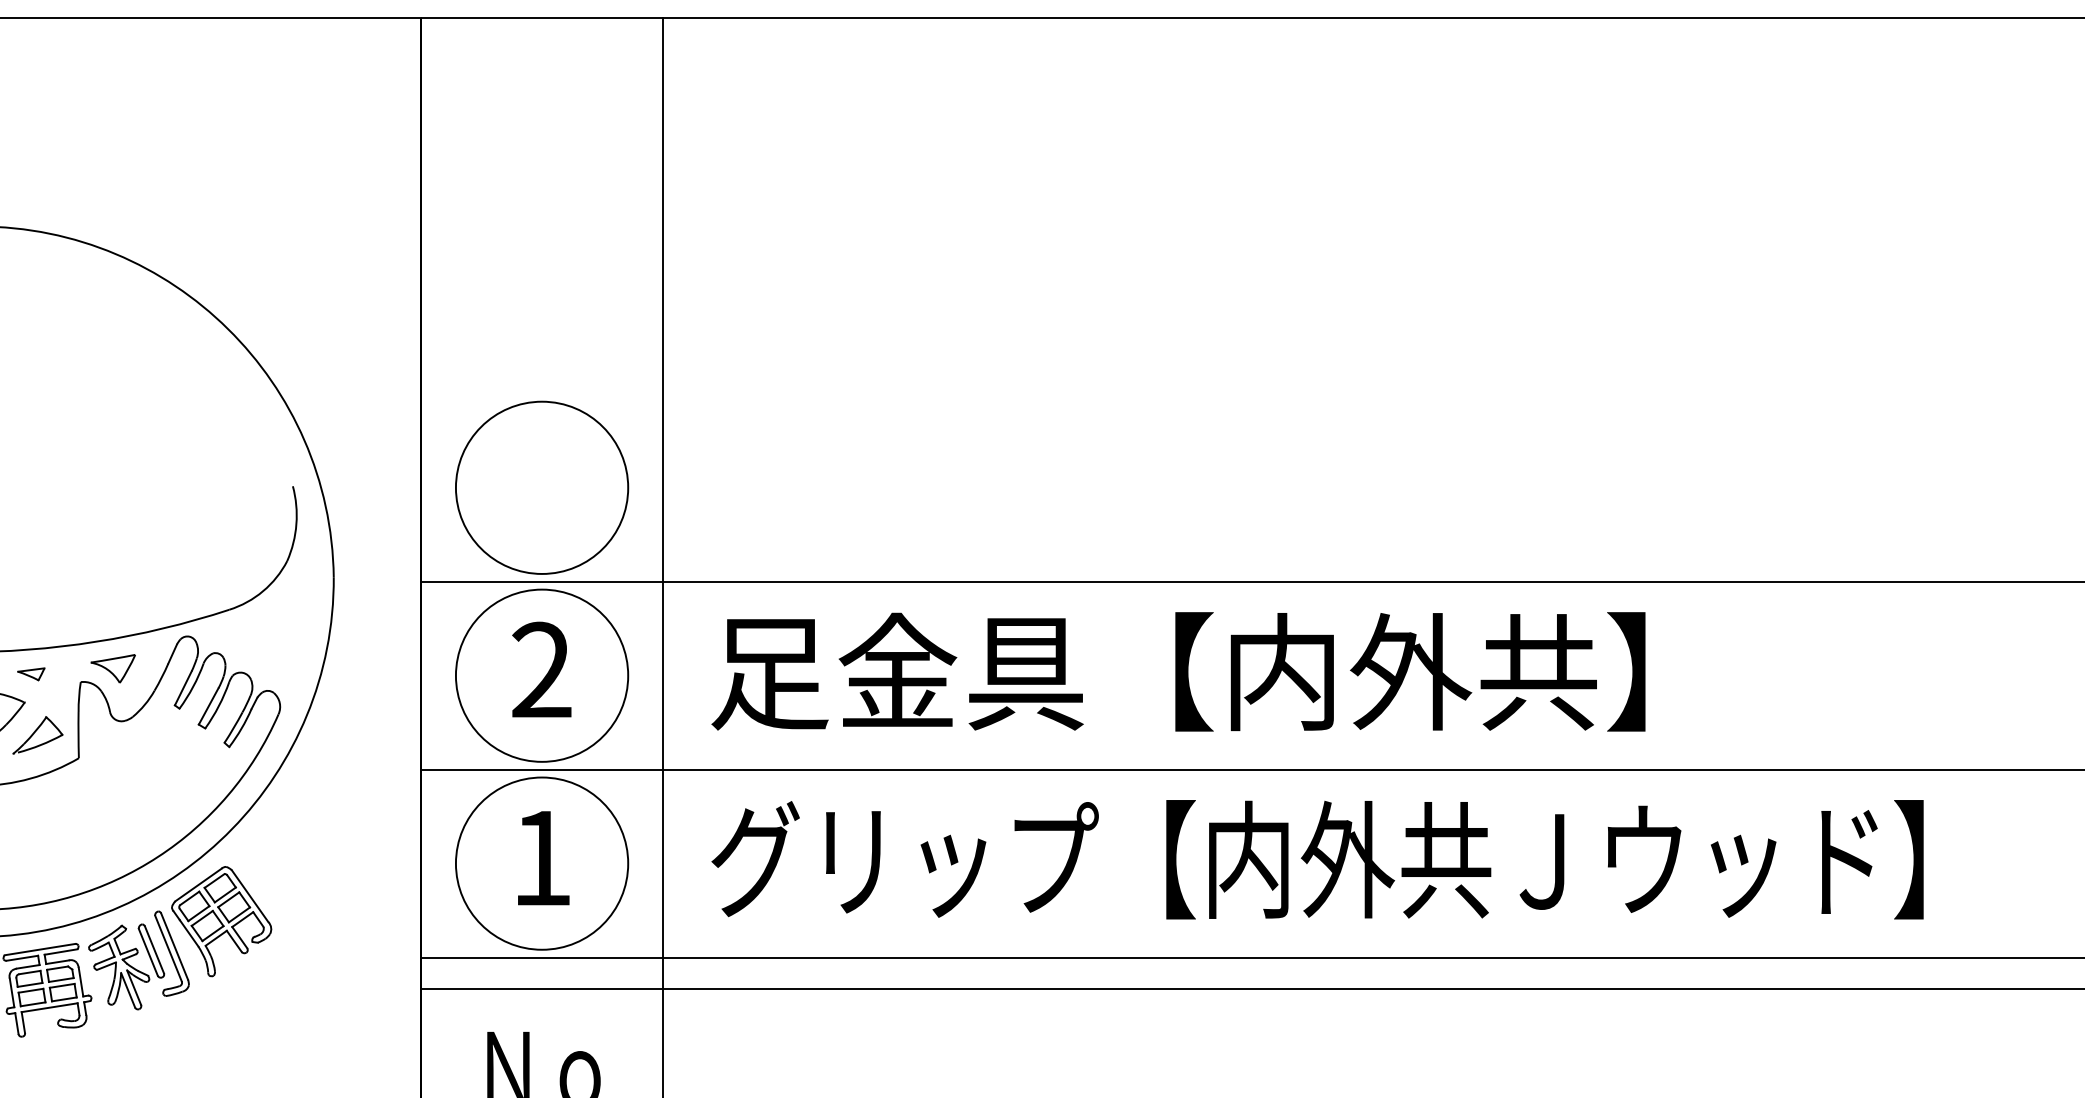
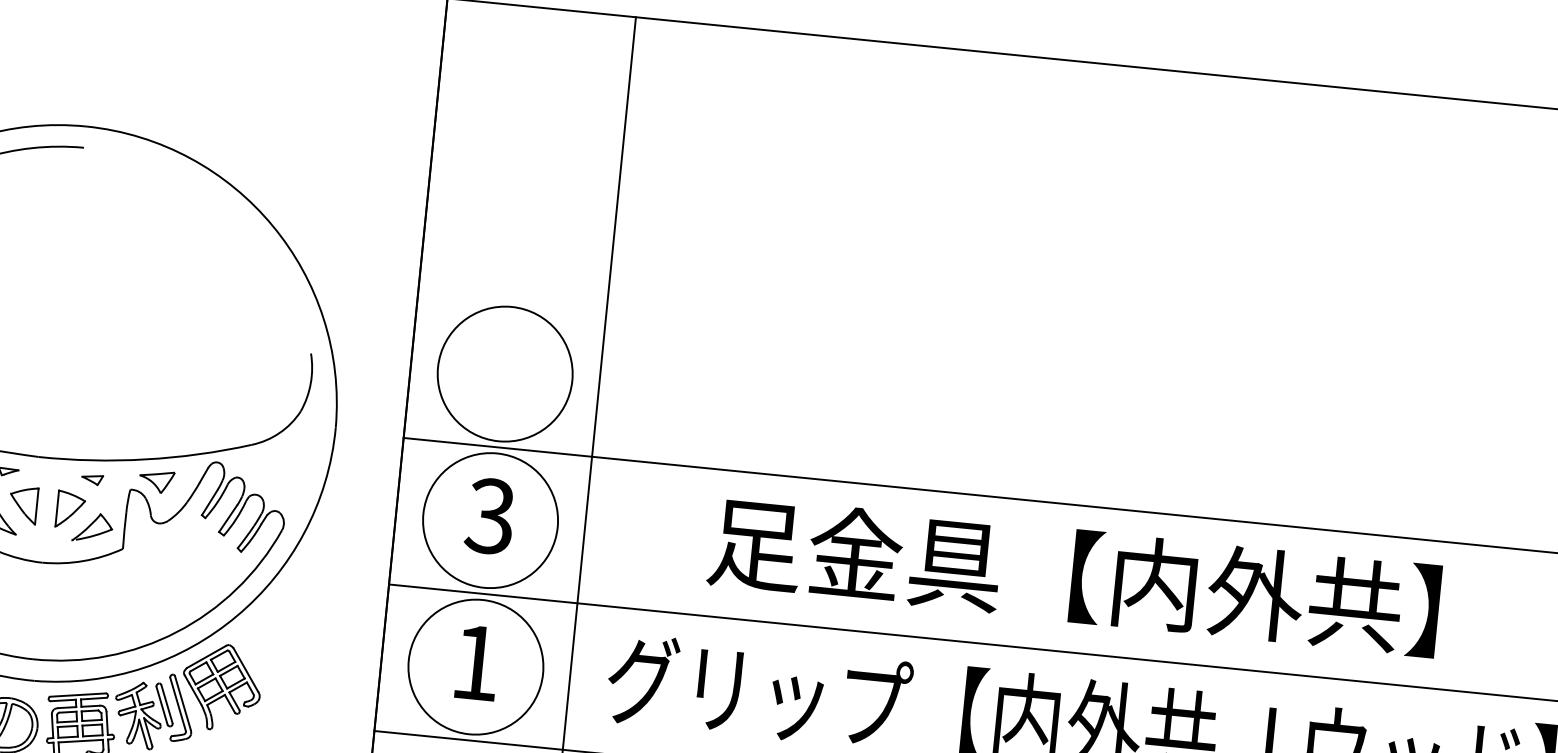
text: (540, 670) -> (489, 516), 2 -> 3
text: (1178, 671) -> (1074, 575), moved

